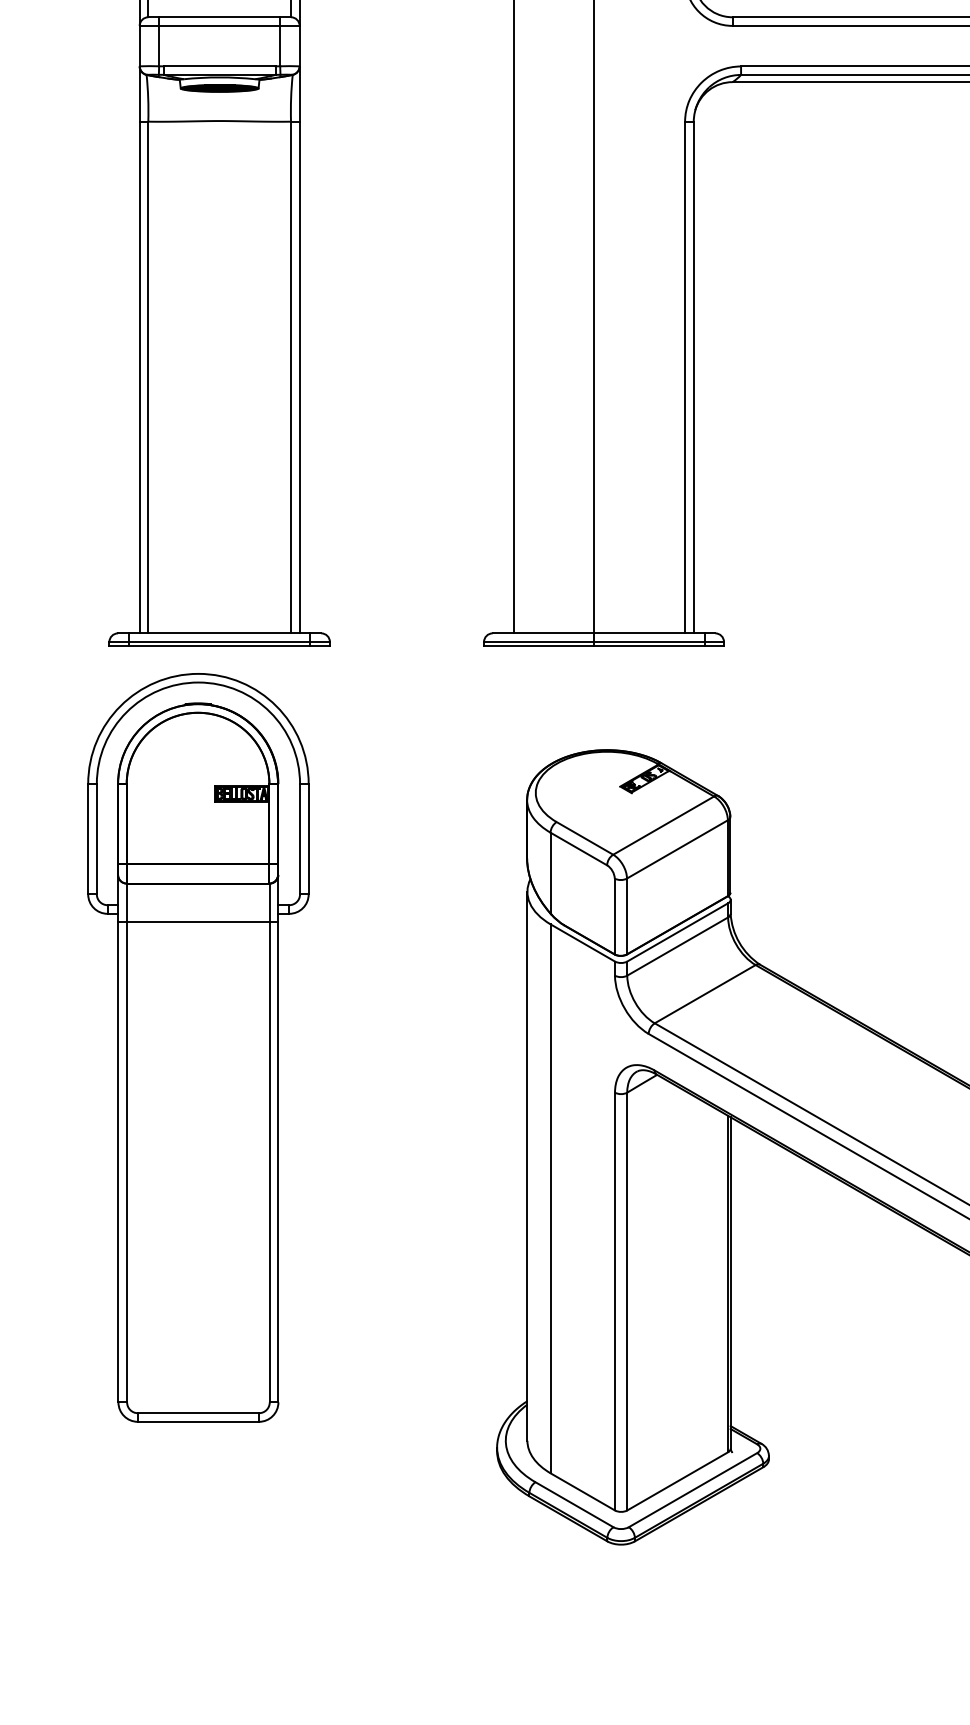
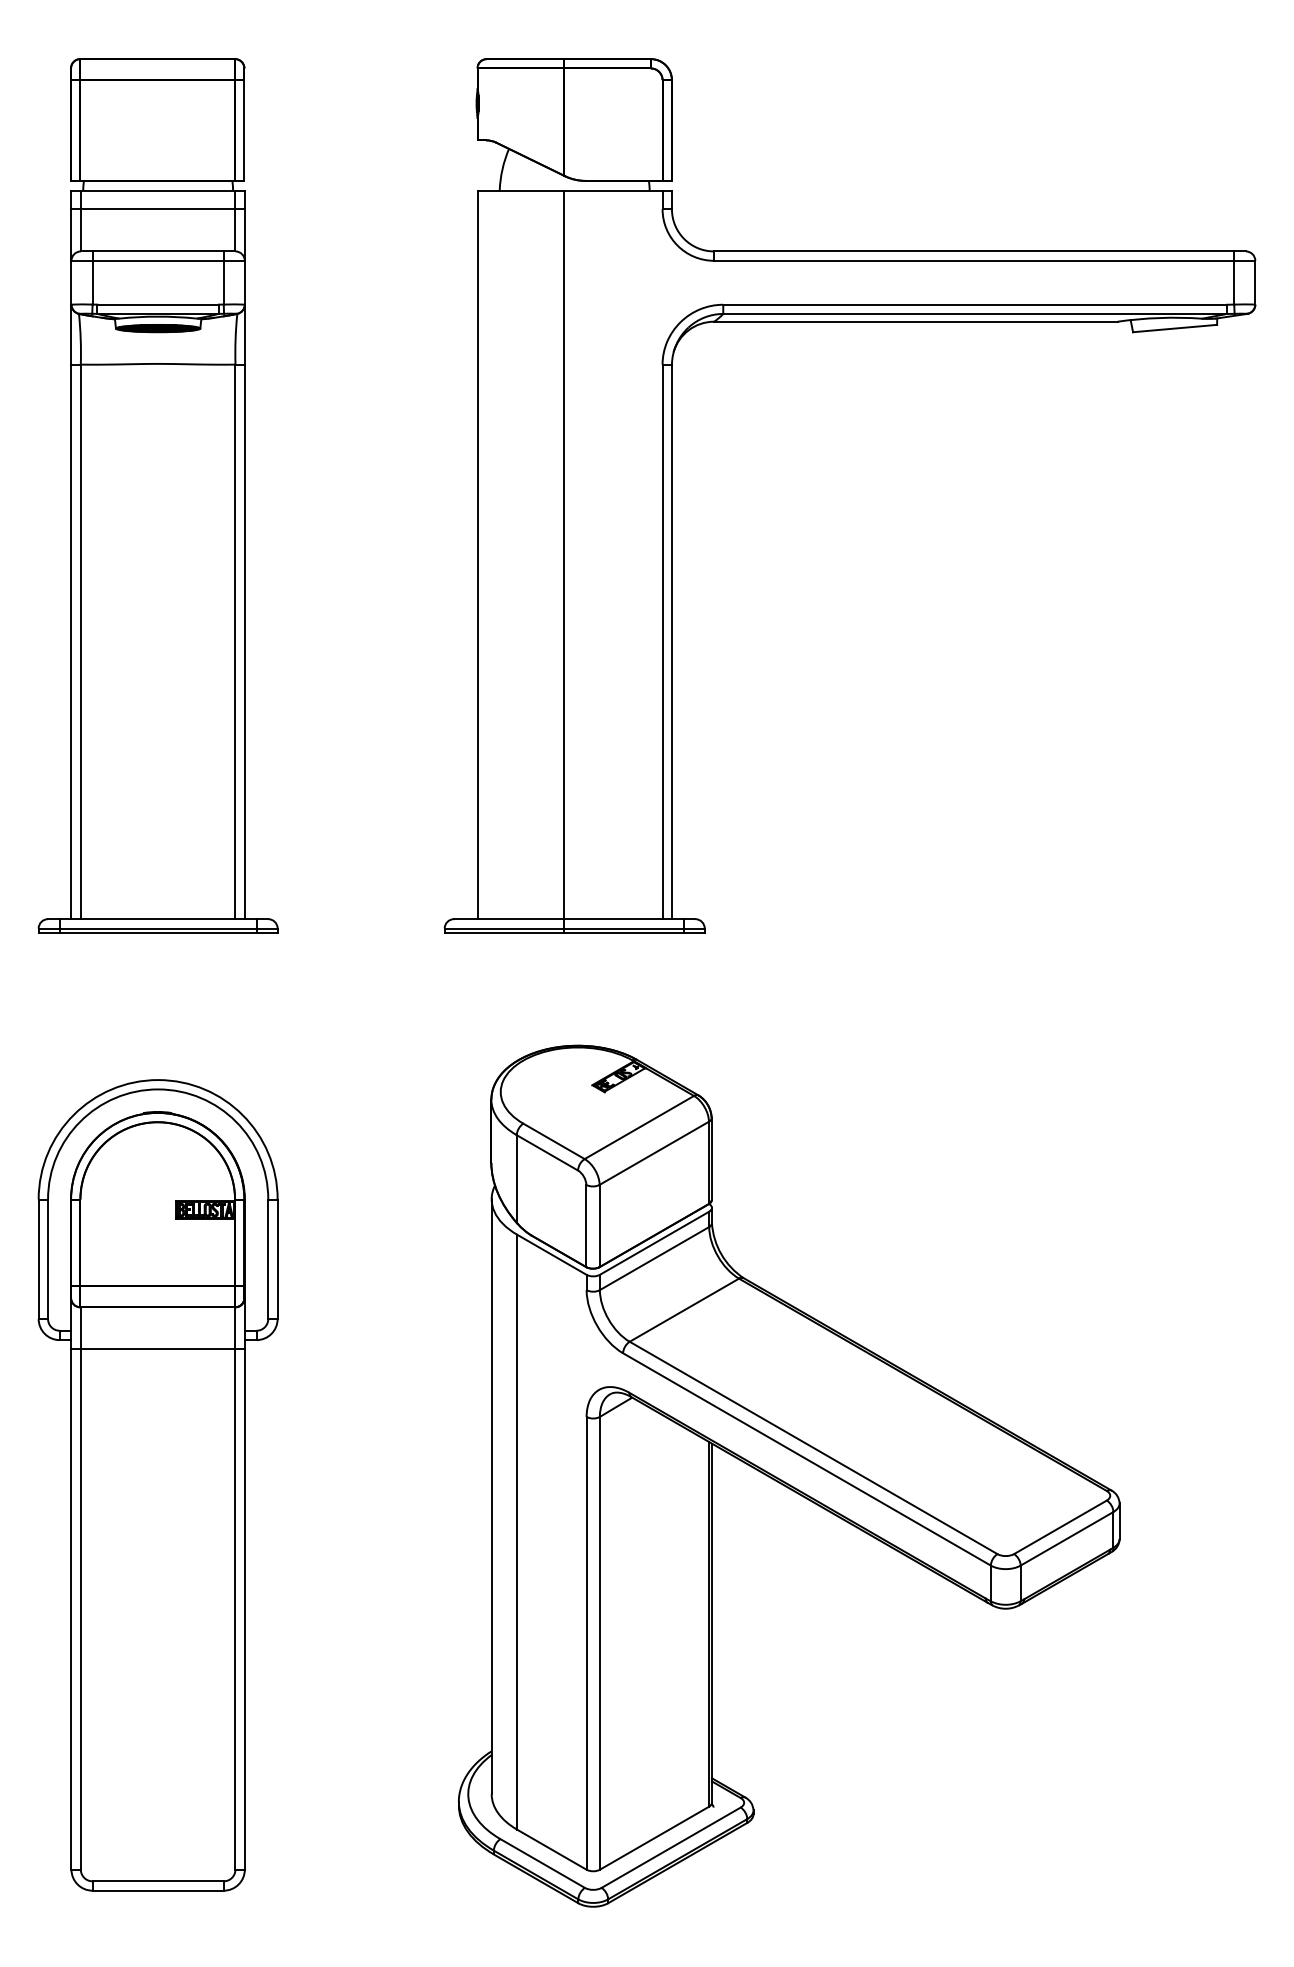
part: (197, 1047) -> (157, 1485), moved

